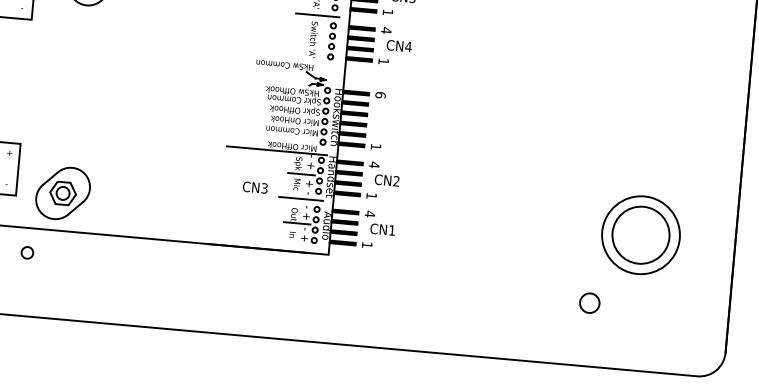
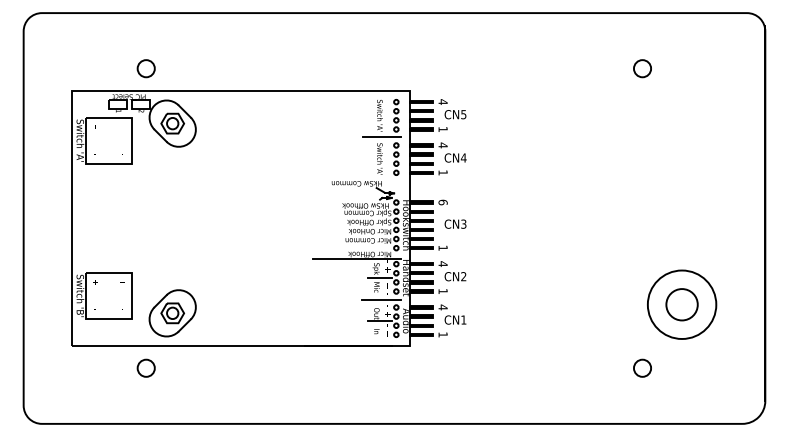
text: (255, 186) -> (455, 223), moved
circle: (640, 234) -> (681, 304), size x0.62
circle: (26, 252) -> (145, 367), size x1.67

